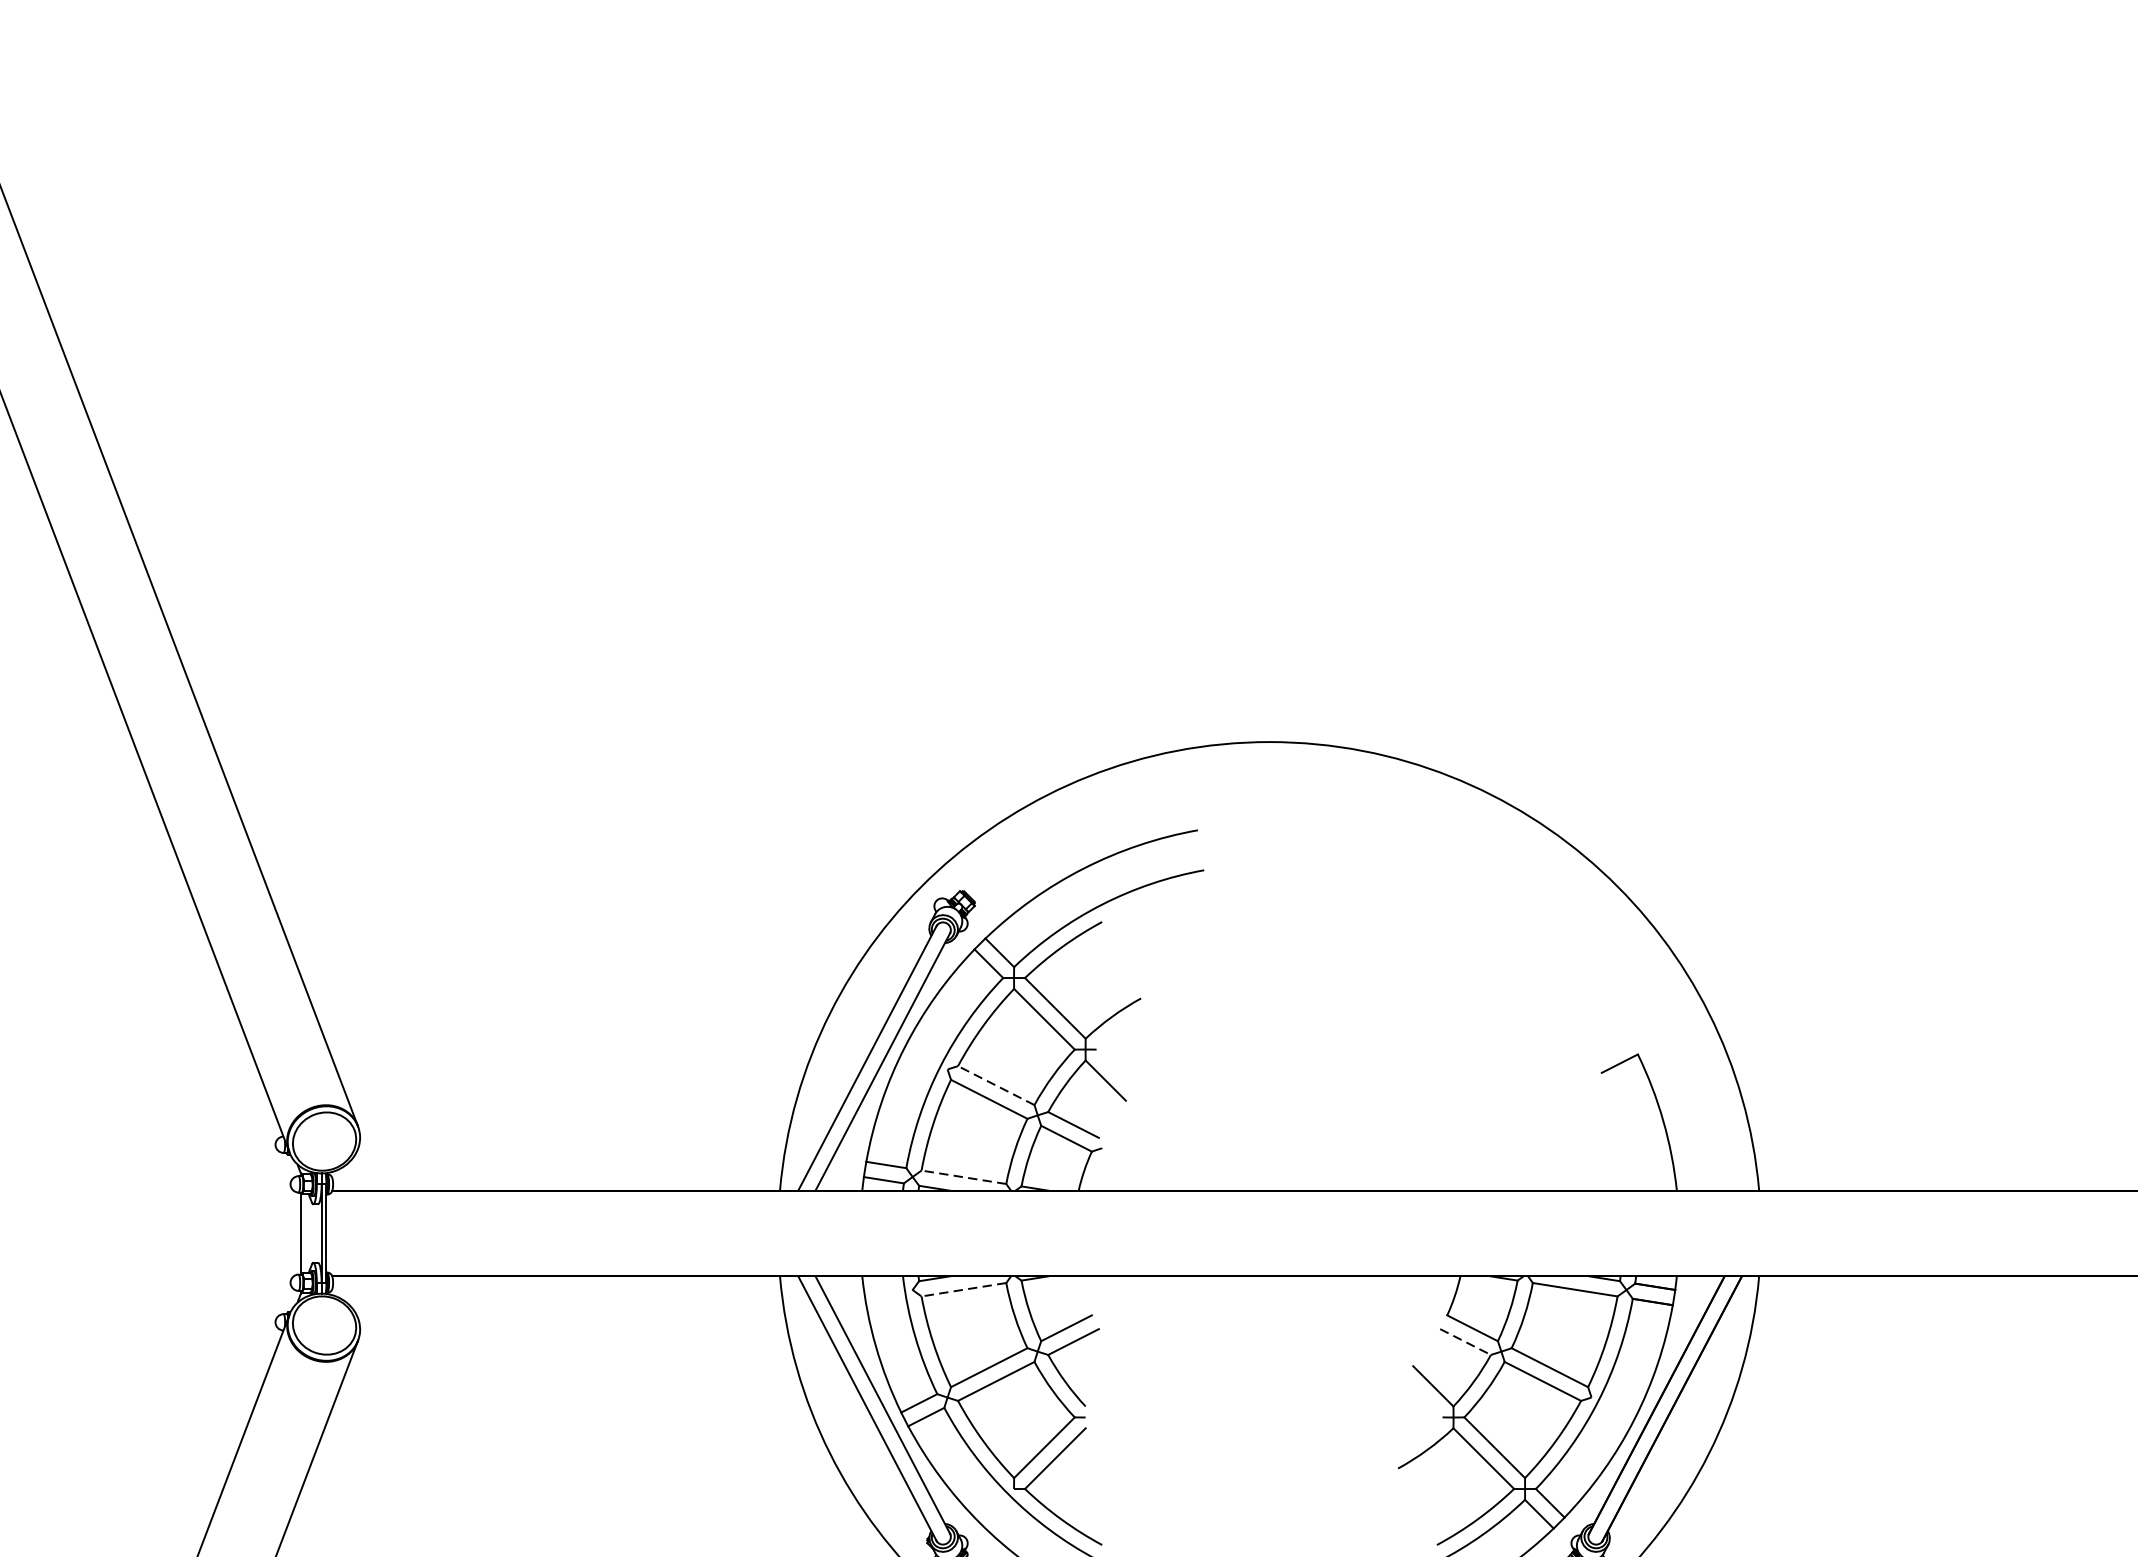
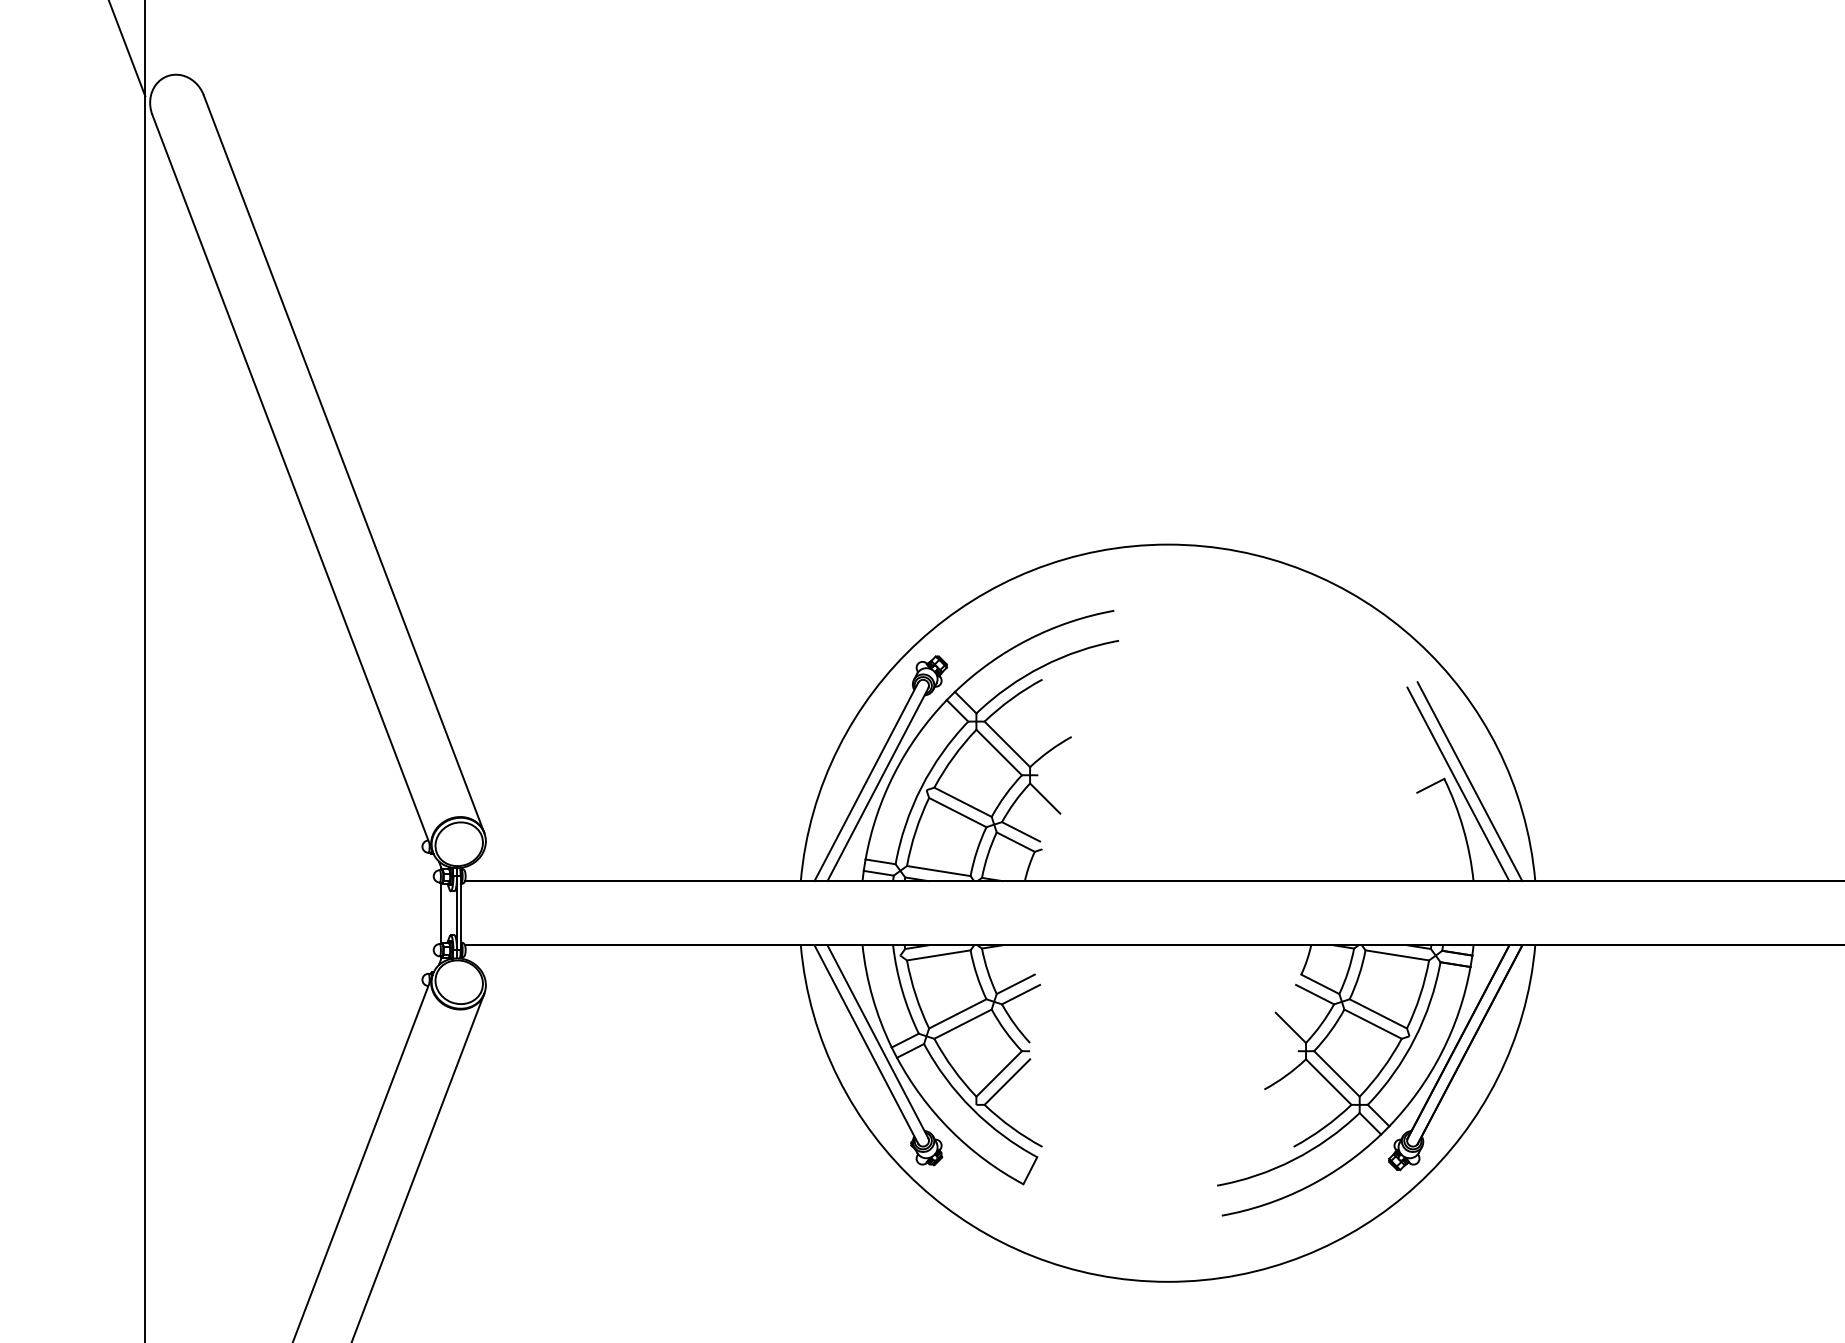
line: (1671, 1057) -> (1469, 781), added
line: (1656, 1061) -> (1458, 784), added
line: (995, 1085) -> (962, 802), dashed -> solid
line: (963, 1176) -> (938, 870), dashed -> solid
line: (963, 1289) -> (938, 955), dashed -> solid
line: (1466, 1341) -> (1315, 994), dashed -> solid

